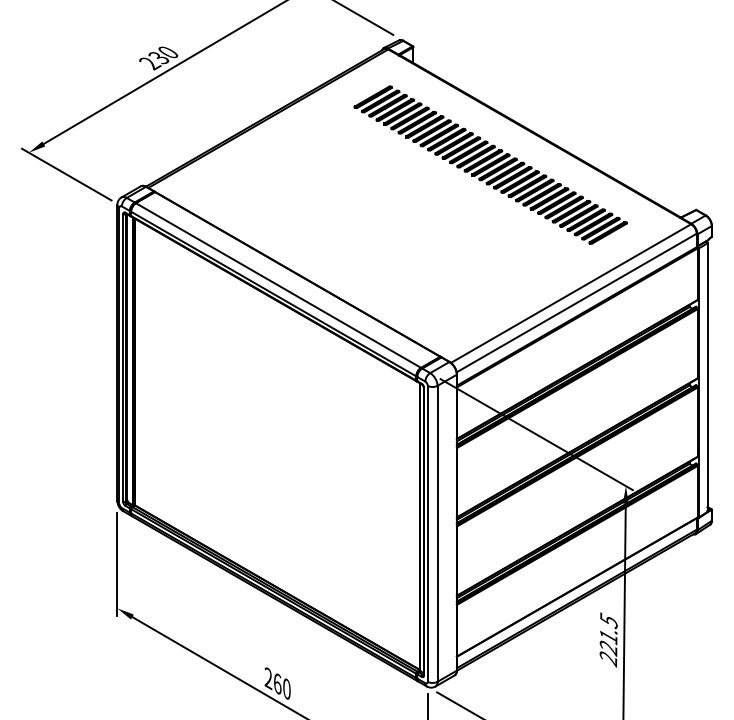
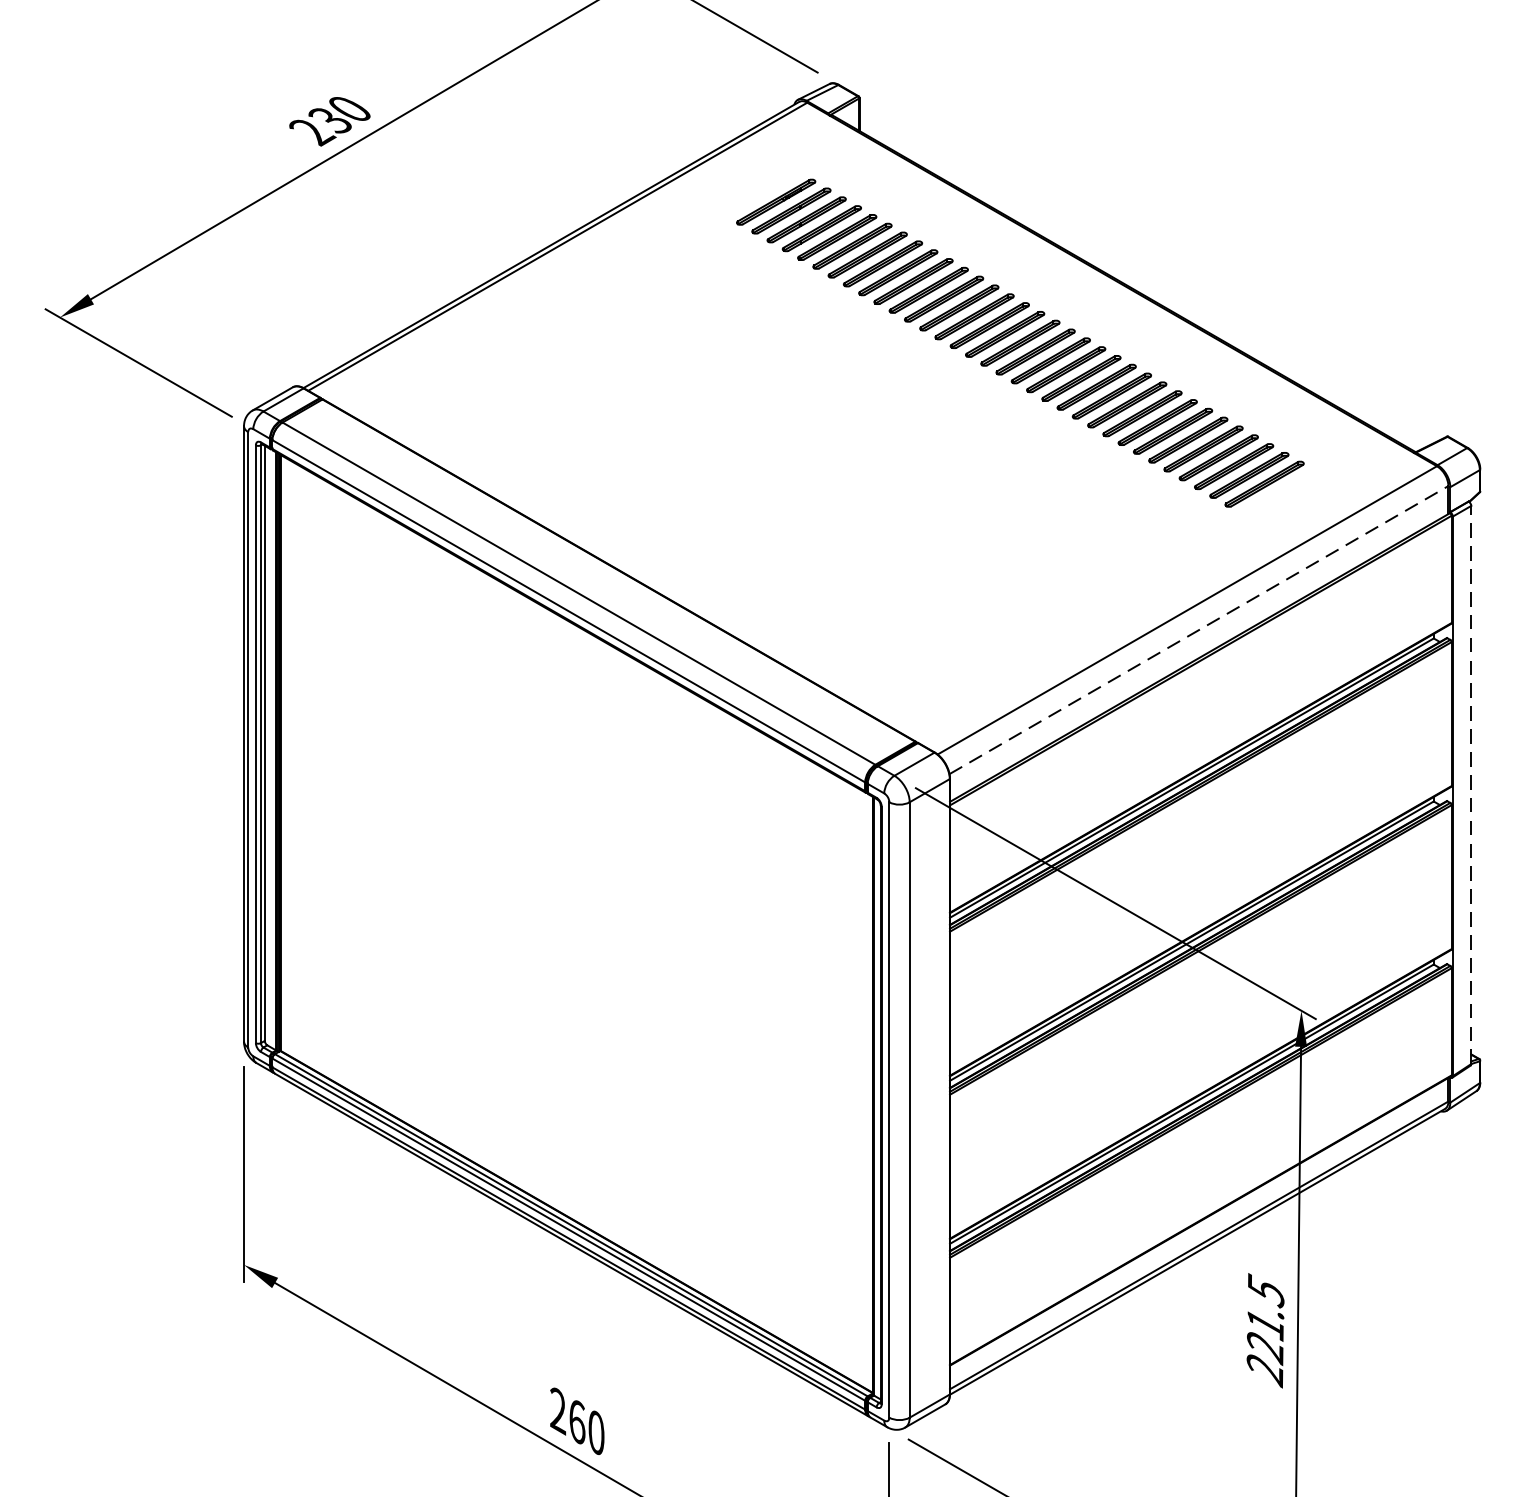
line: (576, 303) -> (1198, 631), solid -> dashed
line: (707, 377) -> (1471, 784), solid -> dashed

